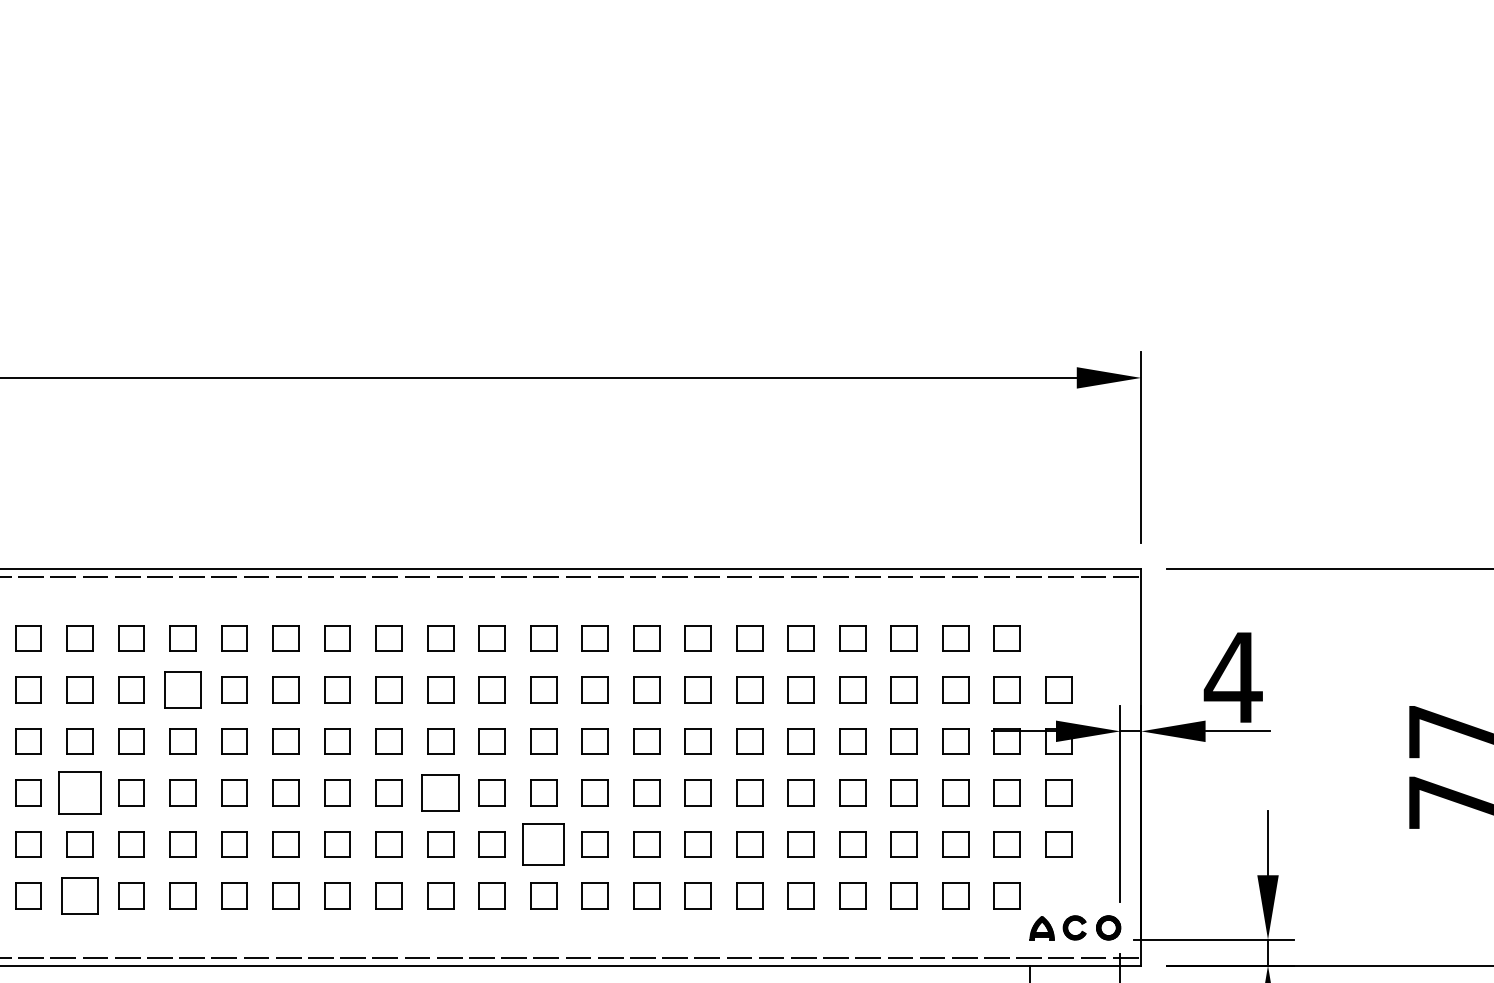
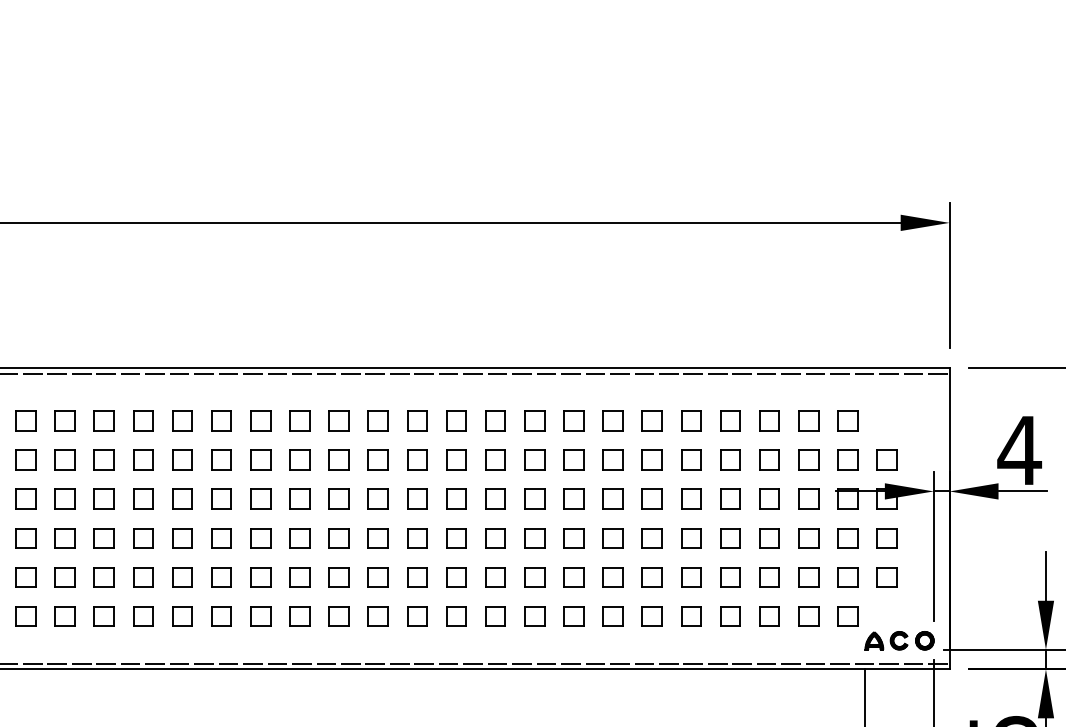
part: (182, 689) -> (221, 459), size x0.71
part: (79, 792) -> (142, 537), size x0.62
part: (440, 792) -> (417, 537), size x0.71
part: (543, 844) -> (495, 577), size x0.62
part: (79, 895) -> (142, 616), size x0.71

